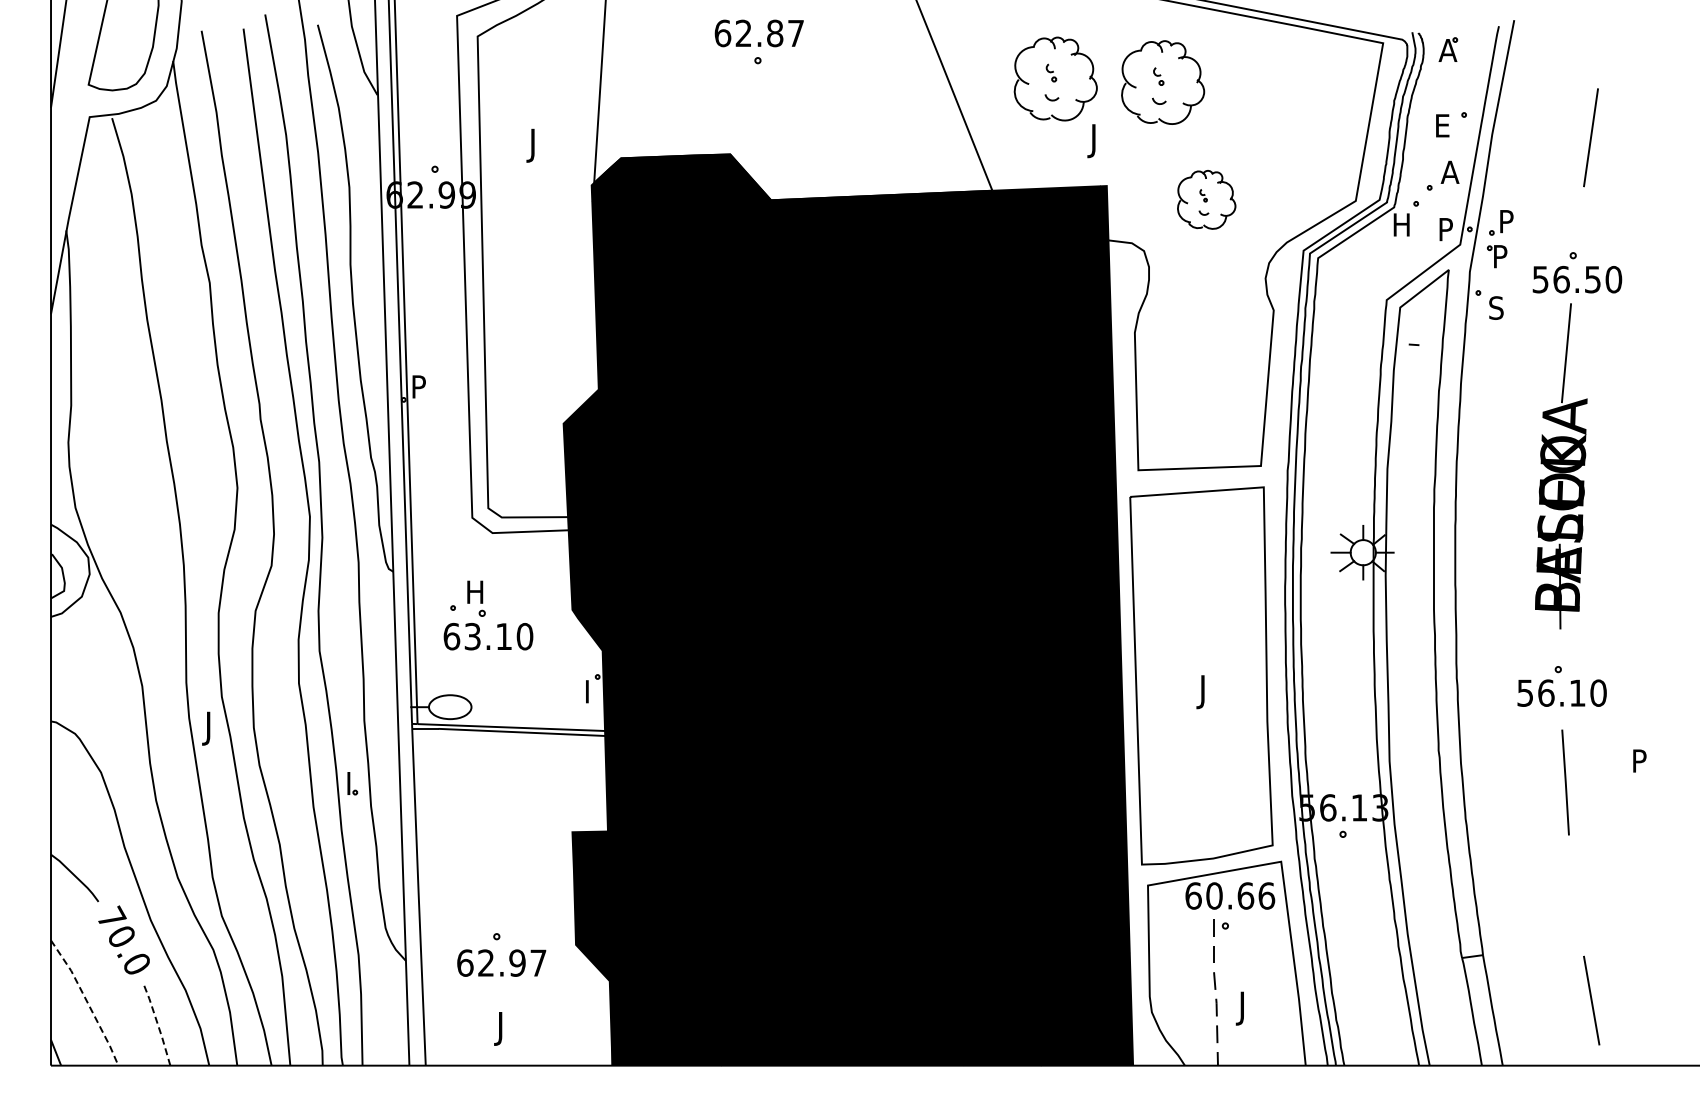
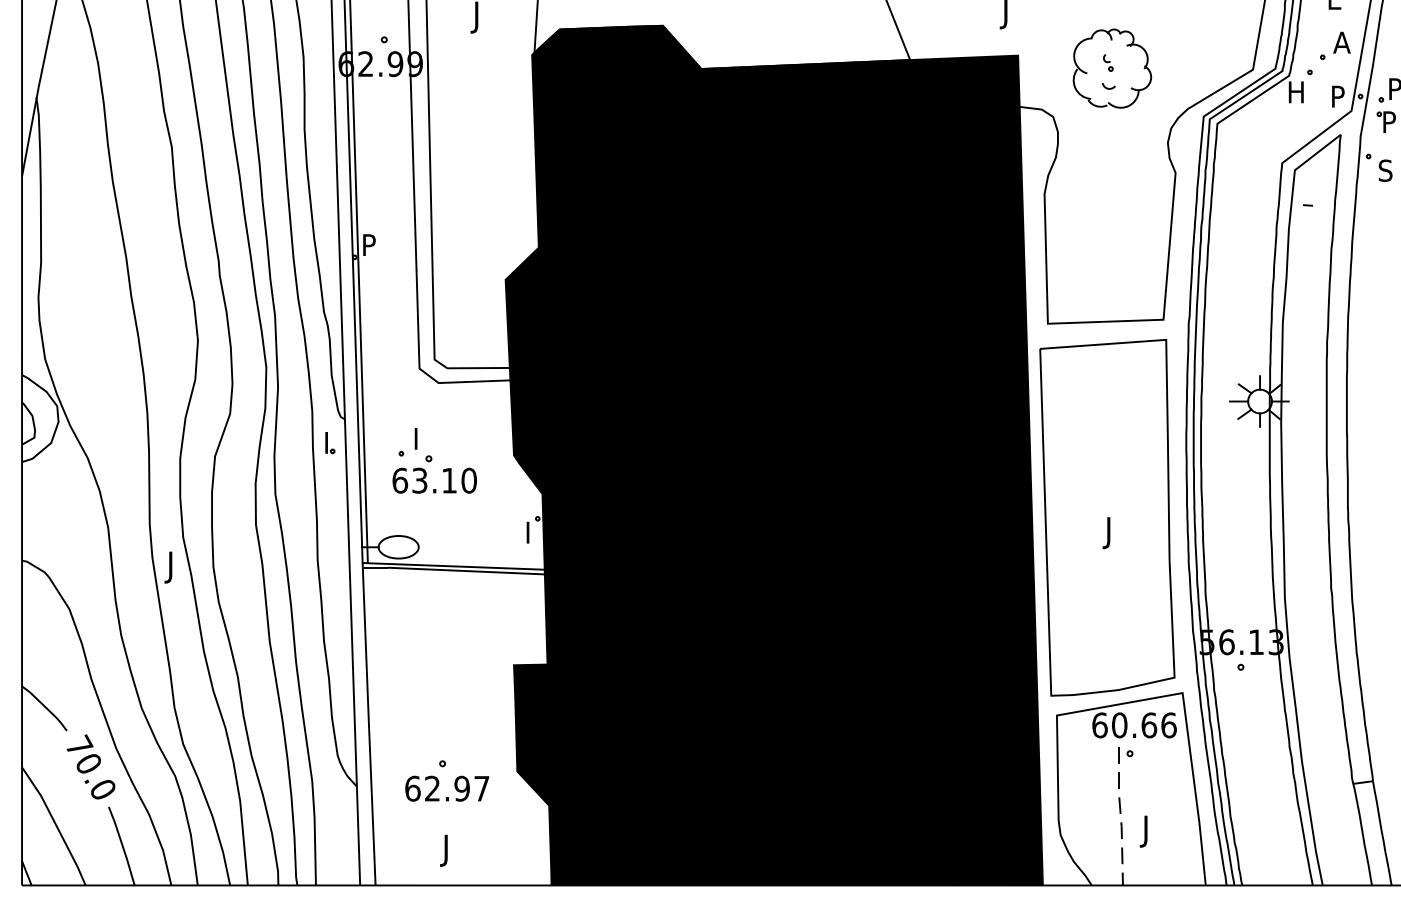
part: (1206, 199) -> (1112, 68), size x1.43
text: (476, 591) -> (423, 438), H -> I
part: (352, 783) -> (330, 442), moved
line: (87, 1001) -> (56, 824), dashed -> solid
line: (157, 1023) -> (122, 845), dashed -> solid

